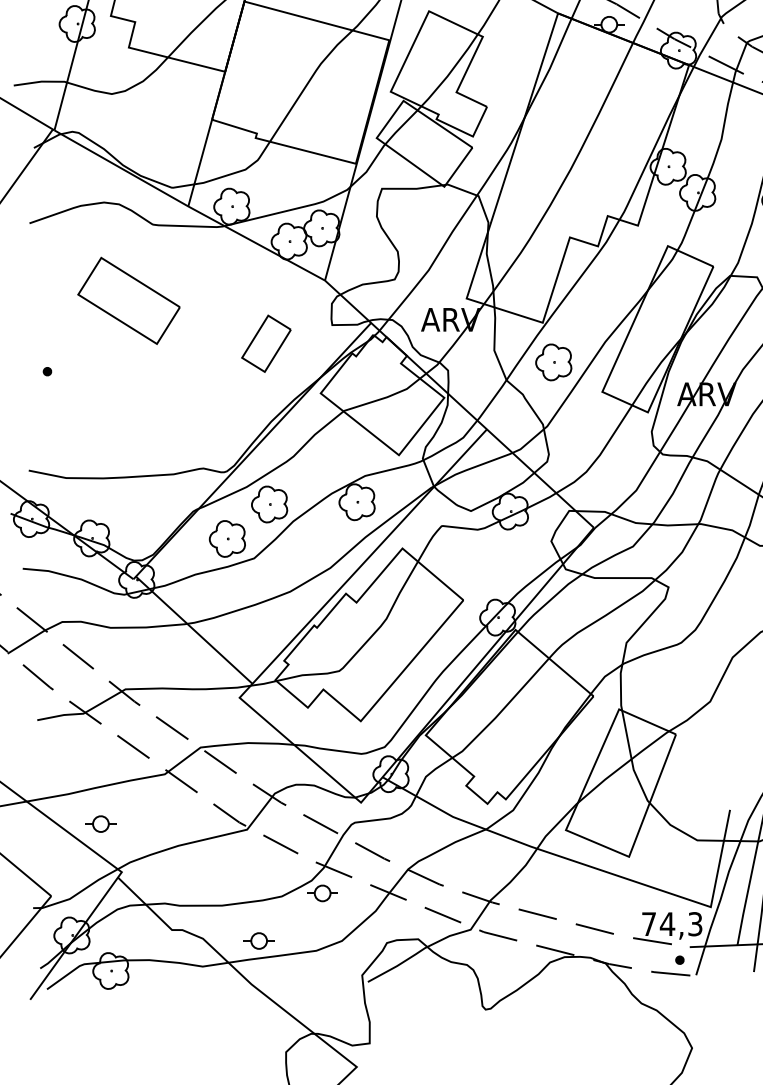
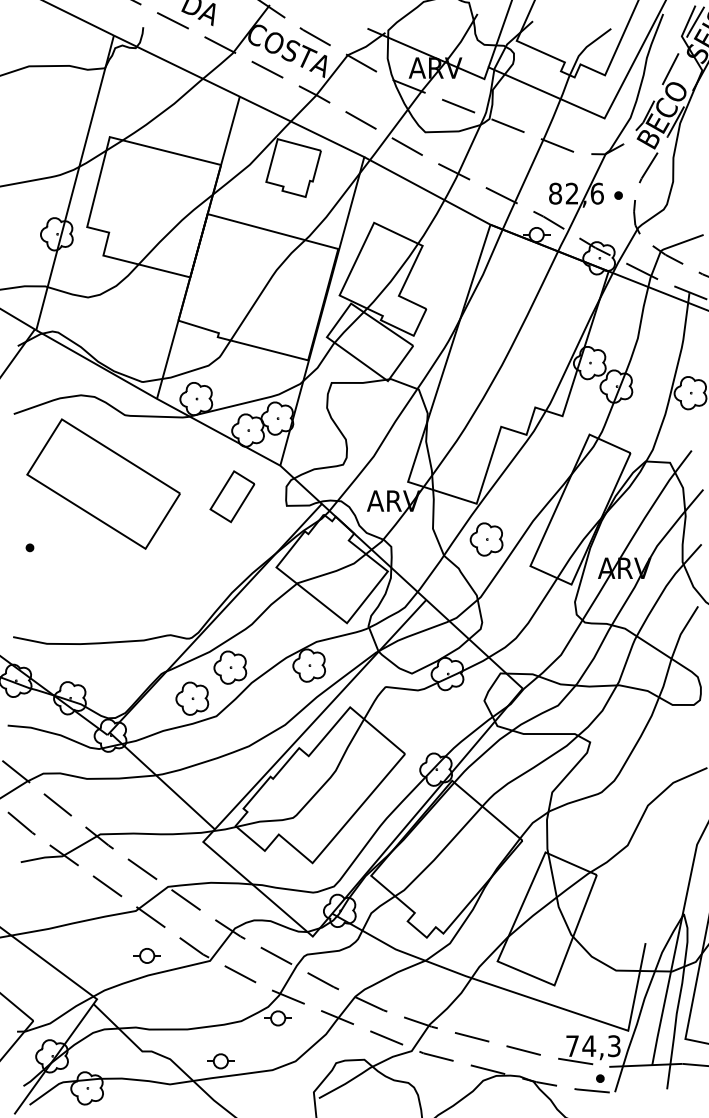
part: (128, 300) -> (103, 483), size x1.67
part: (266, 343) -> (232, 496), moved
part: (100, 823) -> (146, 955), moved

